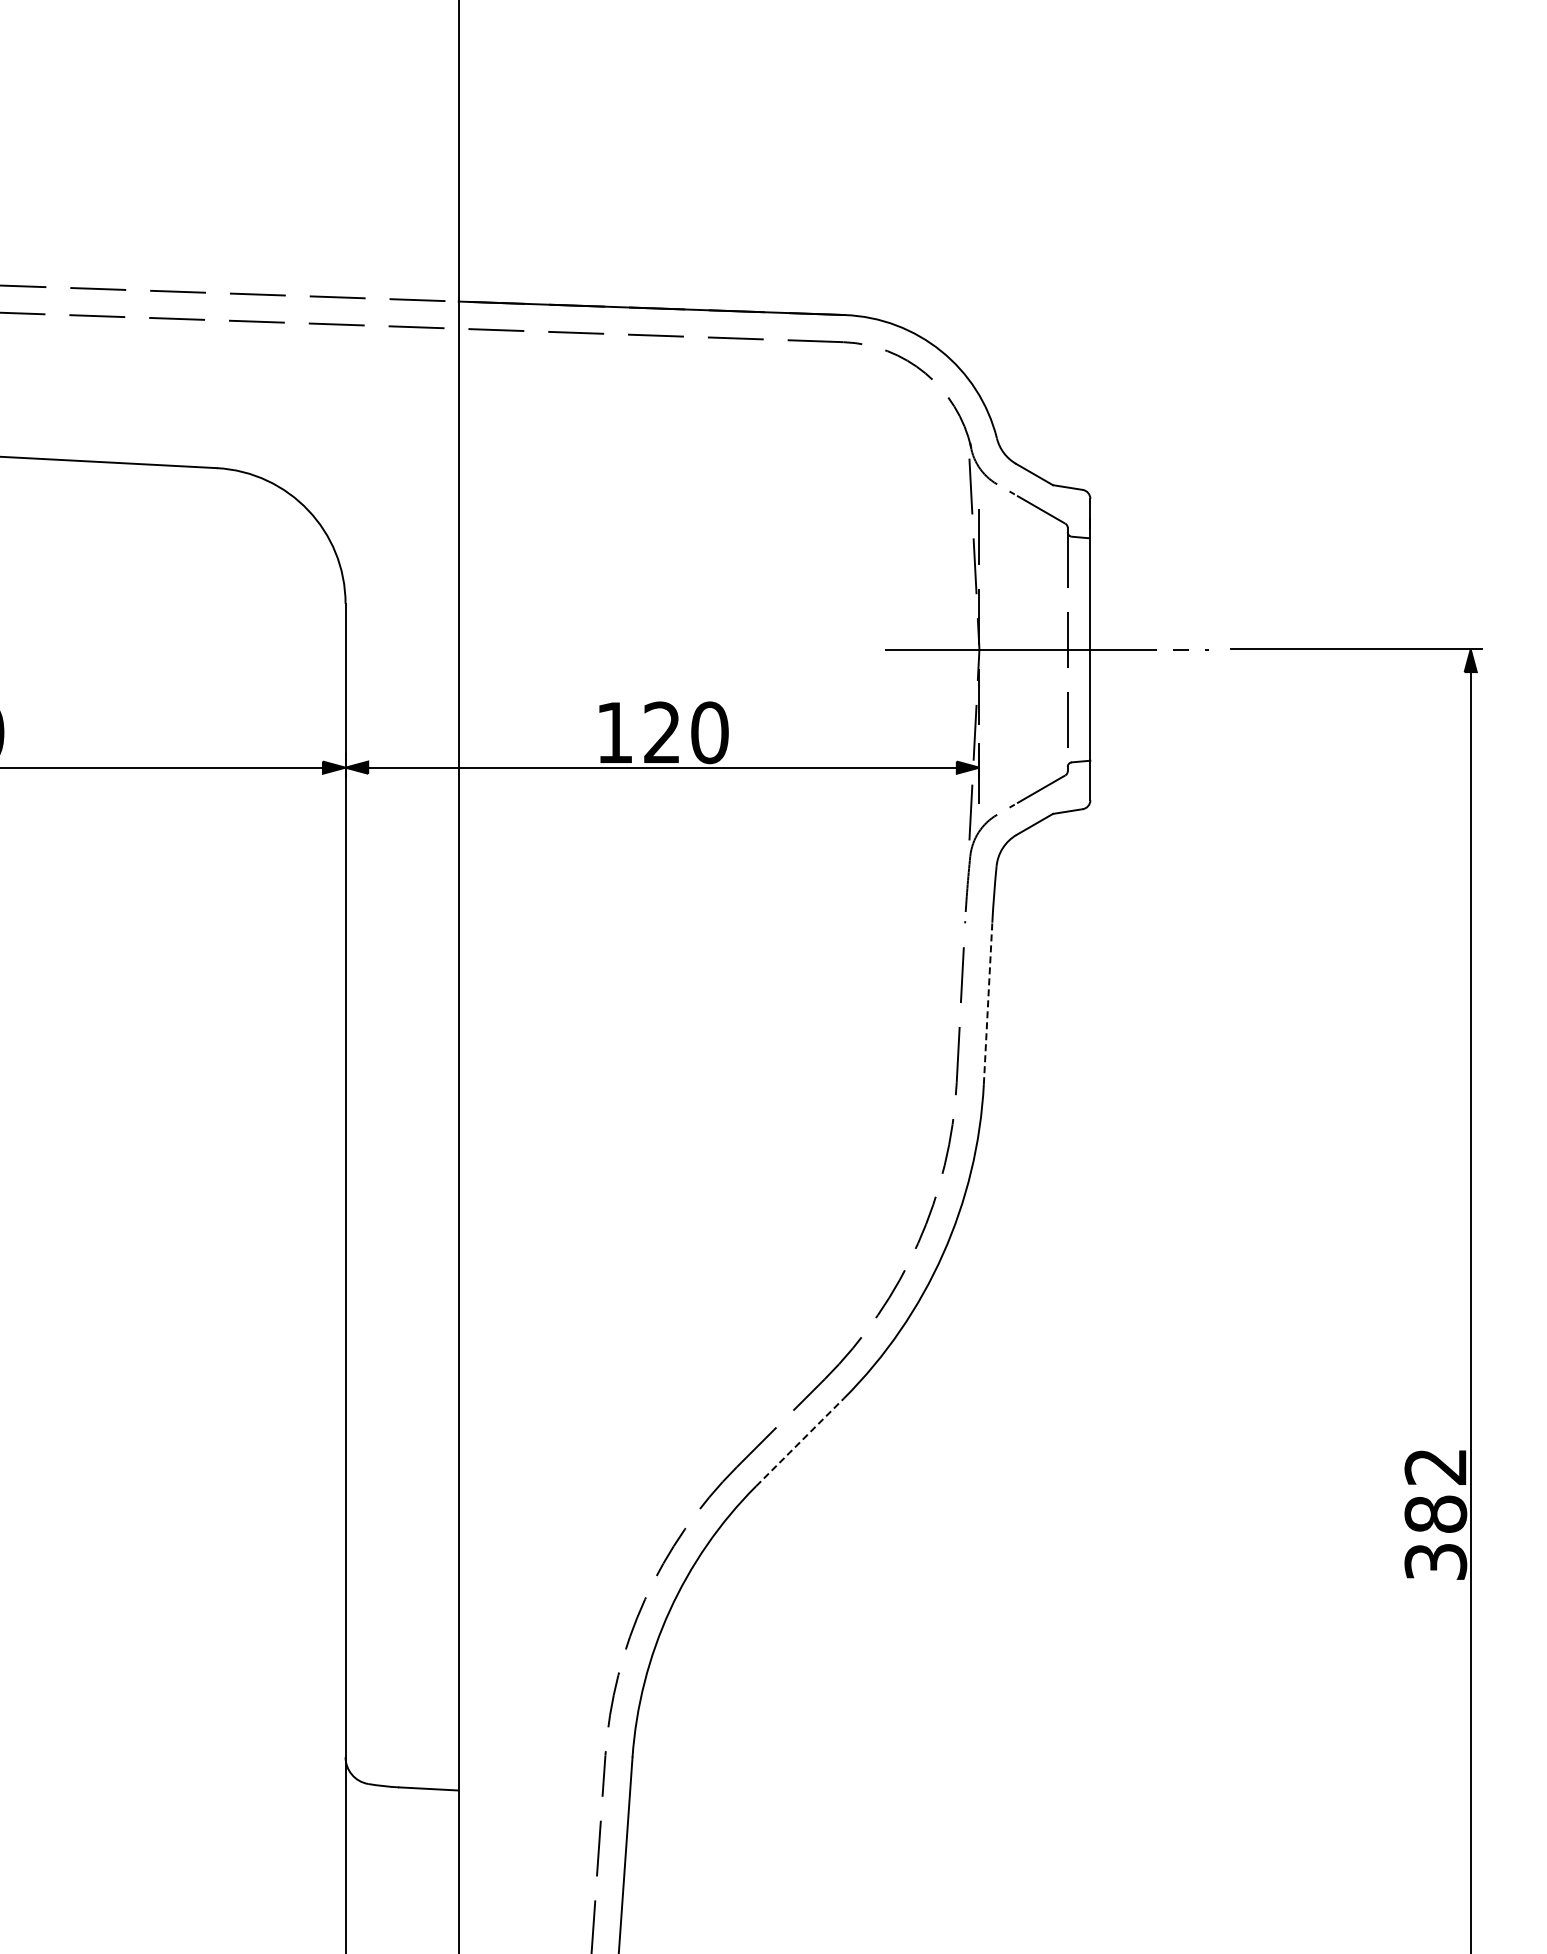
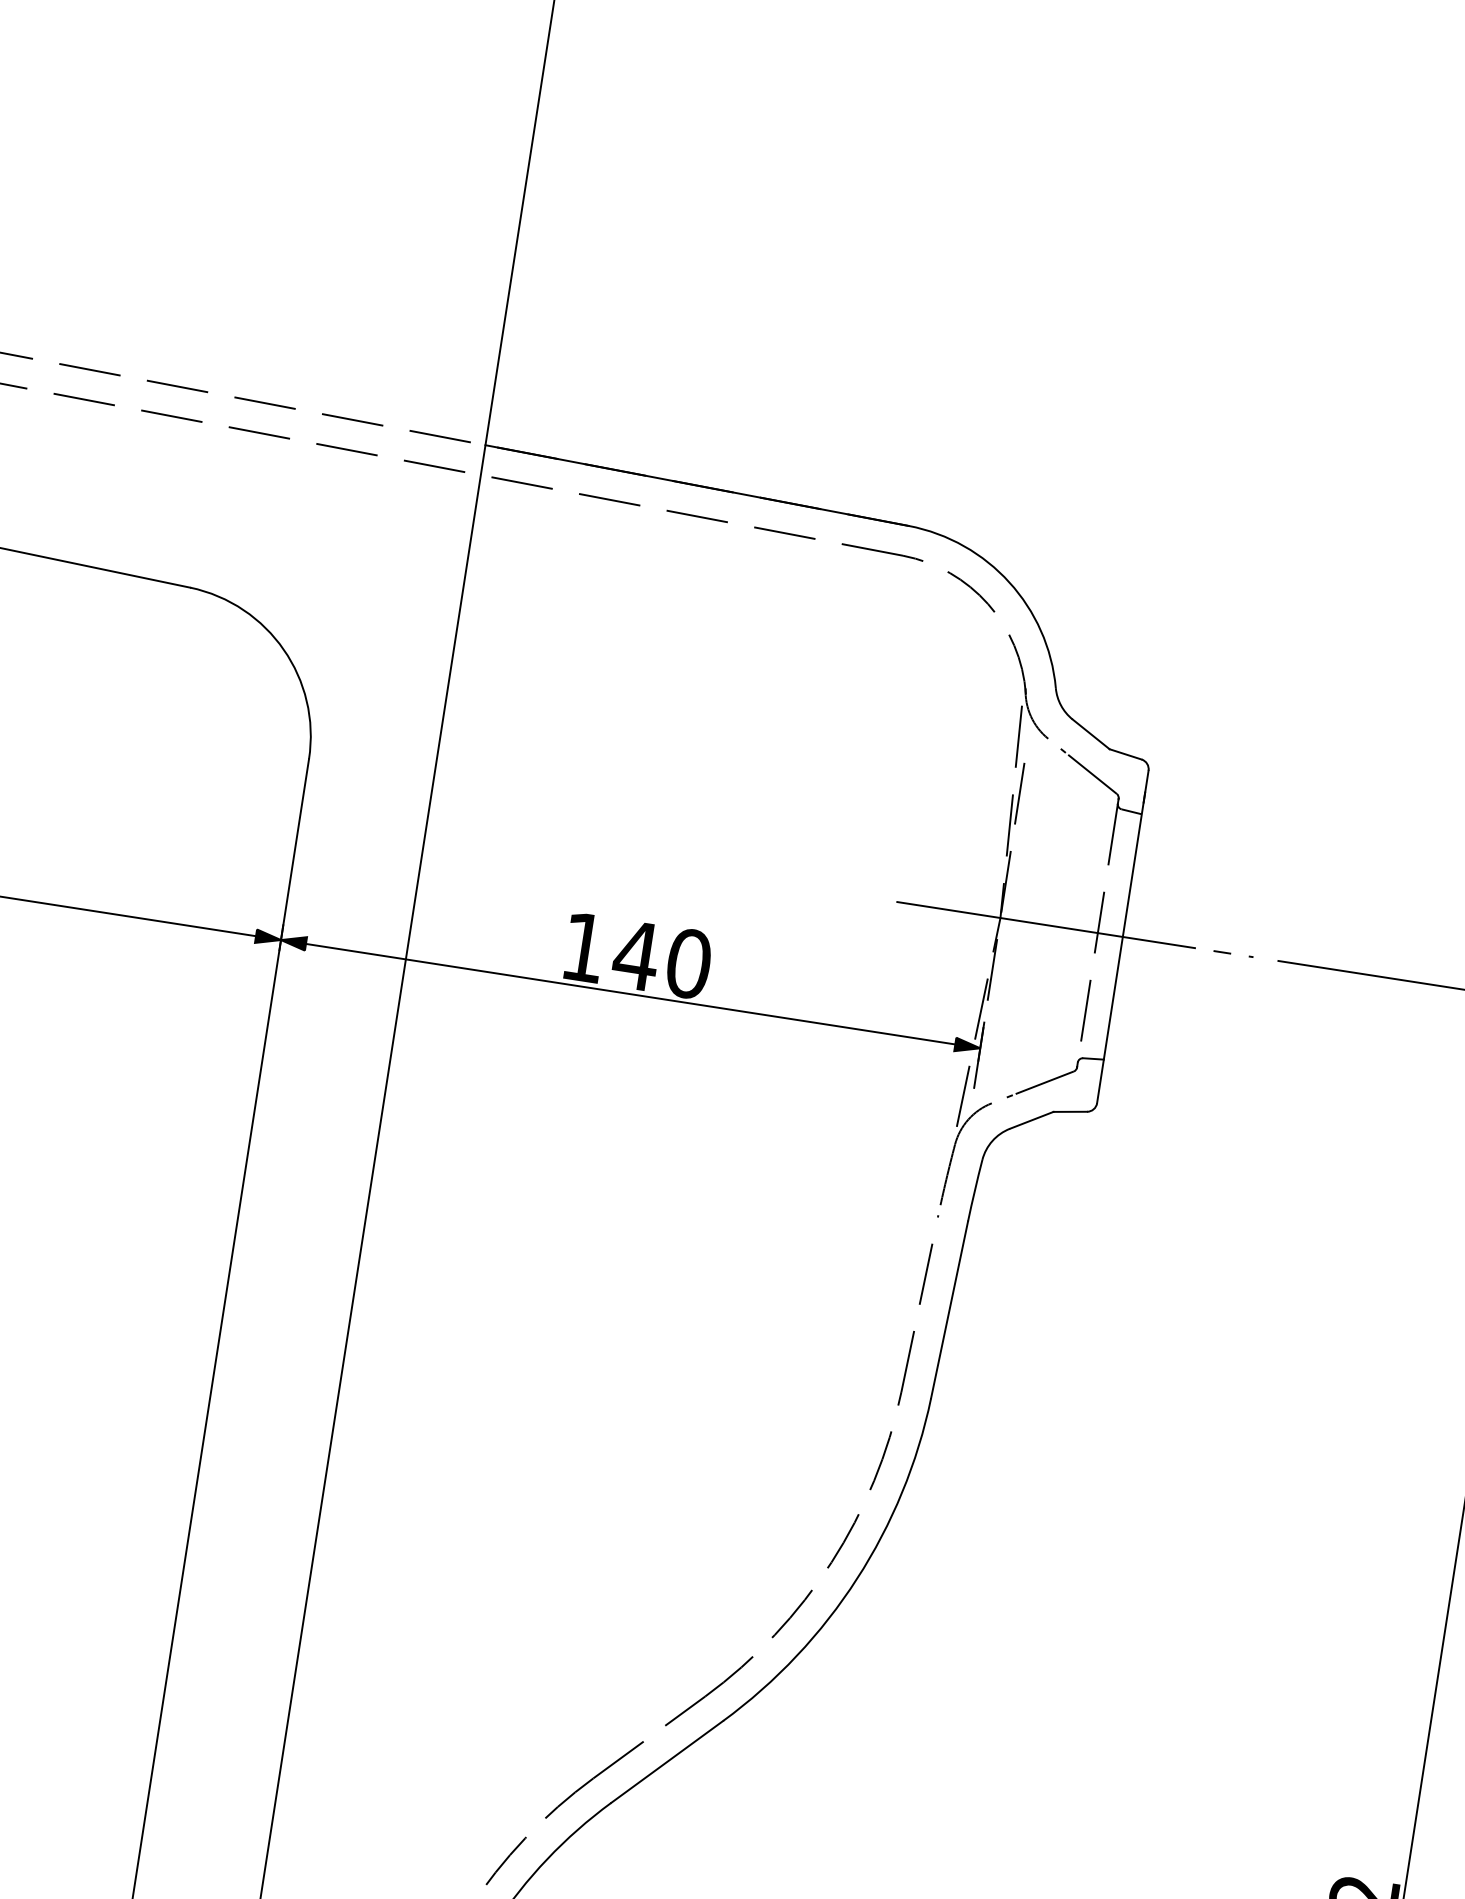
text: (662, 731) -> (636, 954), 120 -> 140
line: (988, 1003) -> (950, 1310), dashed -> solid
line: (800, 1442) -> (667, 1762), dashed -> solid

